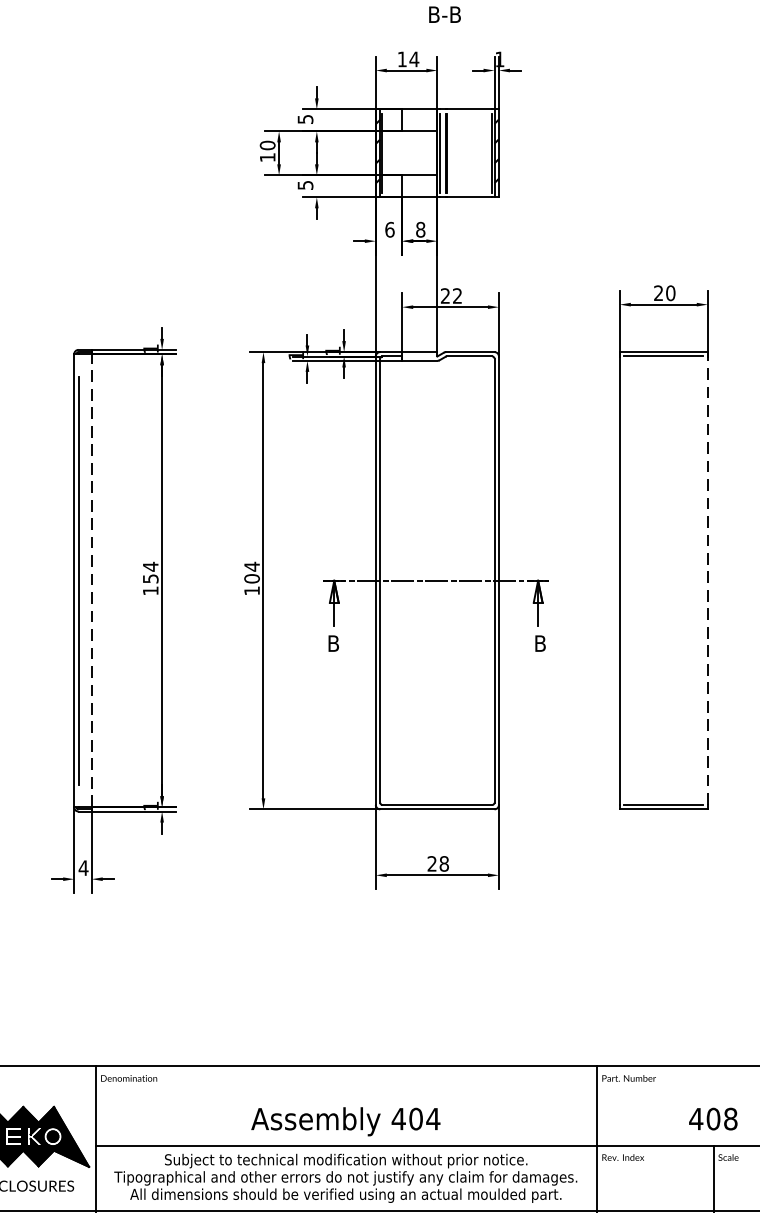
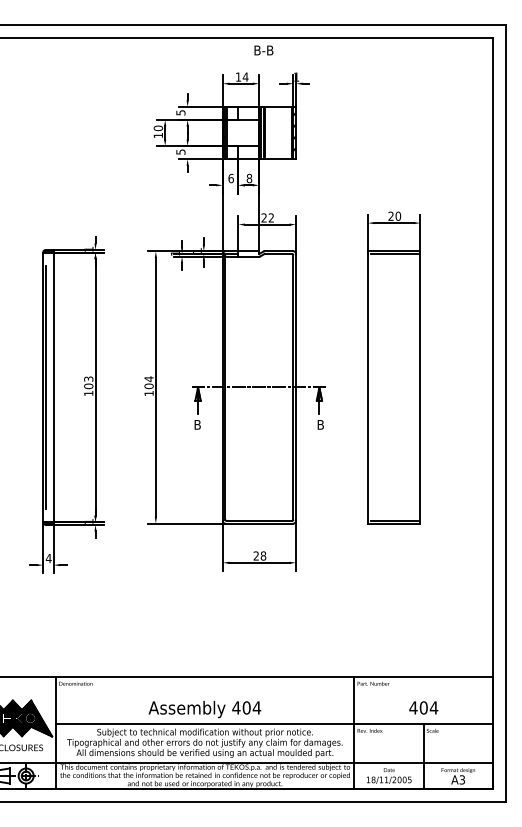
text: (150, 572) -> (88, 382), 154 -> 103
line: (707, 579) -> (420, 386), dashed -> solid
line: (91, 580) -> (53, 387), dashed -> solid
text: (729, 1118) -> (433, 707), 408 -> 404

